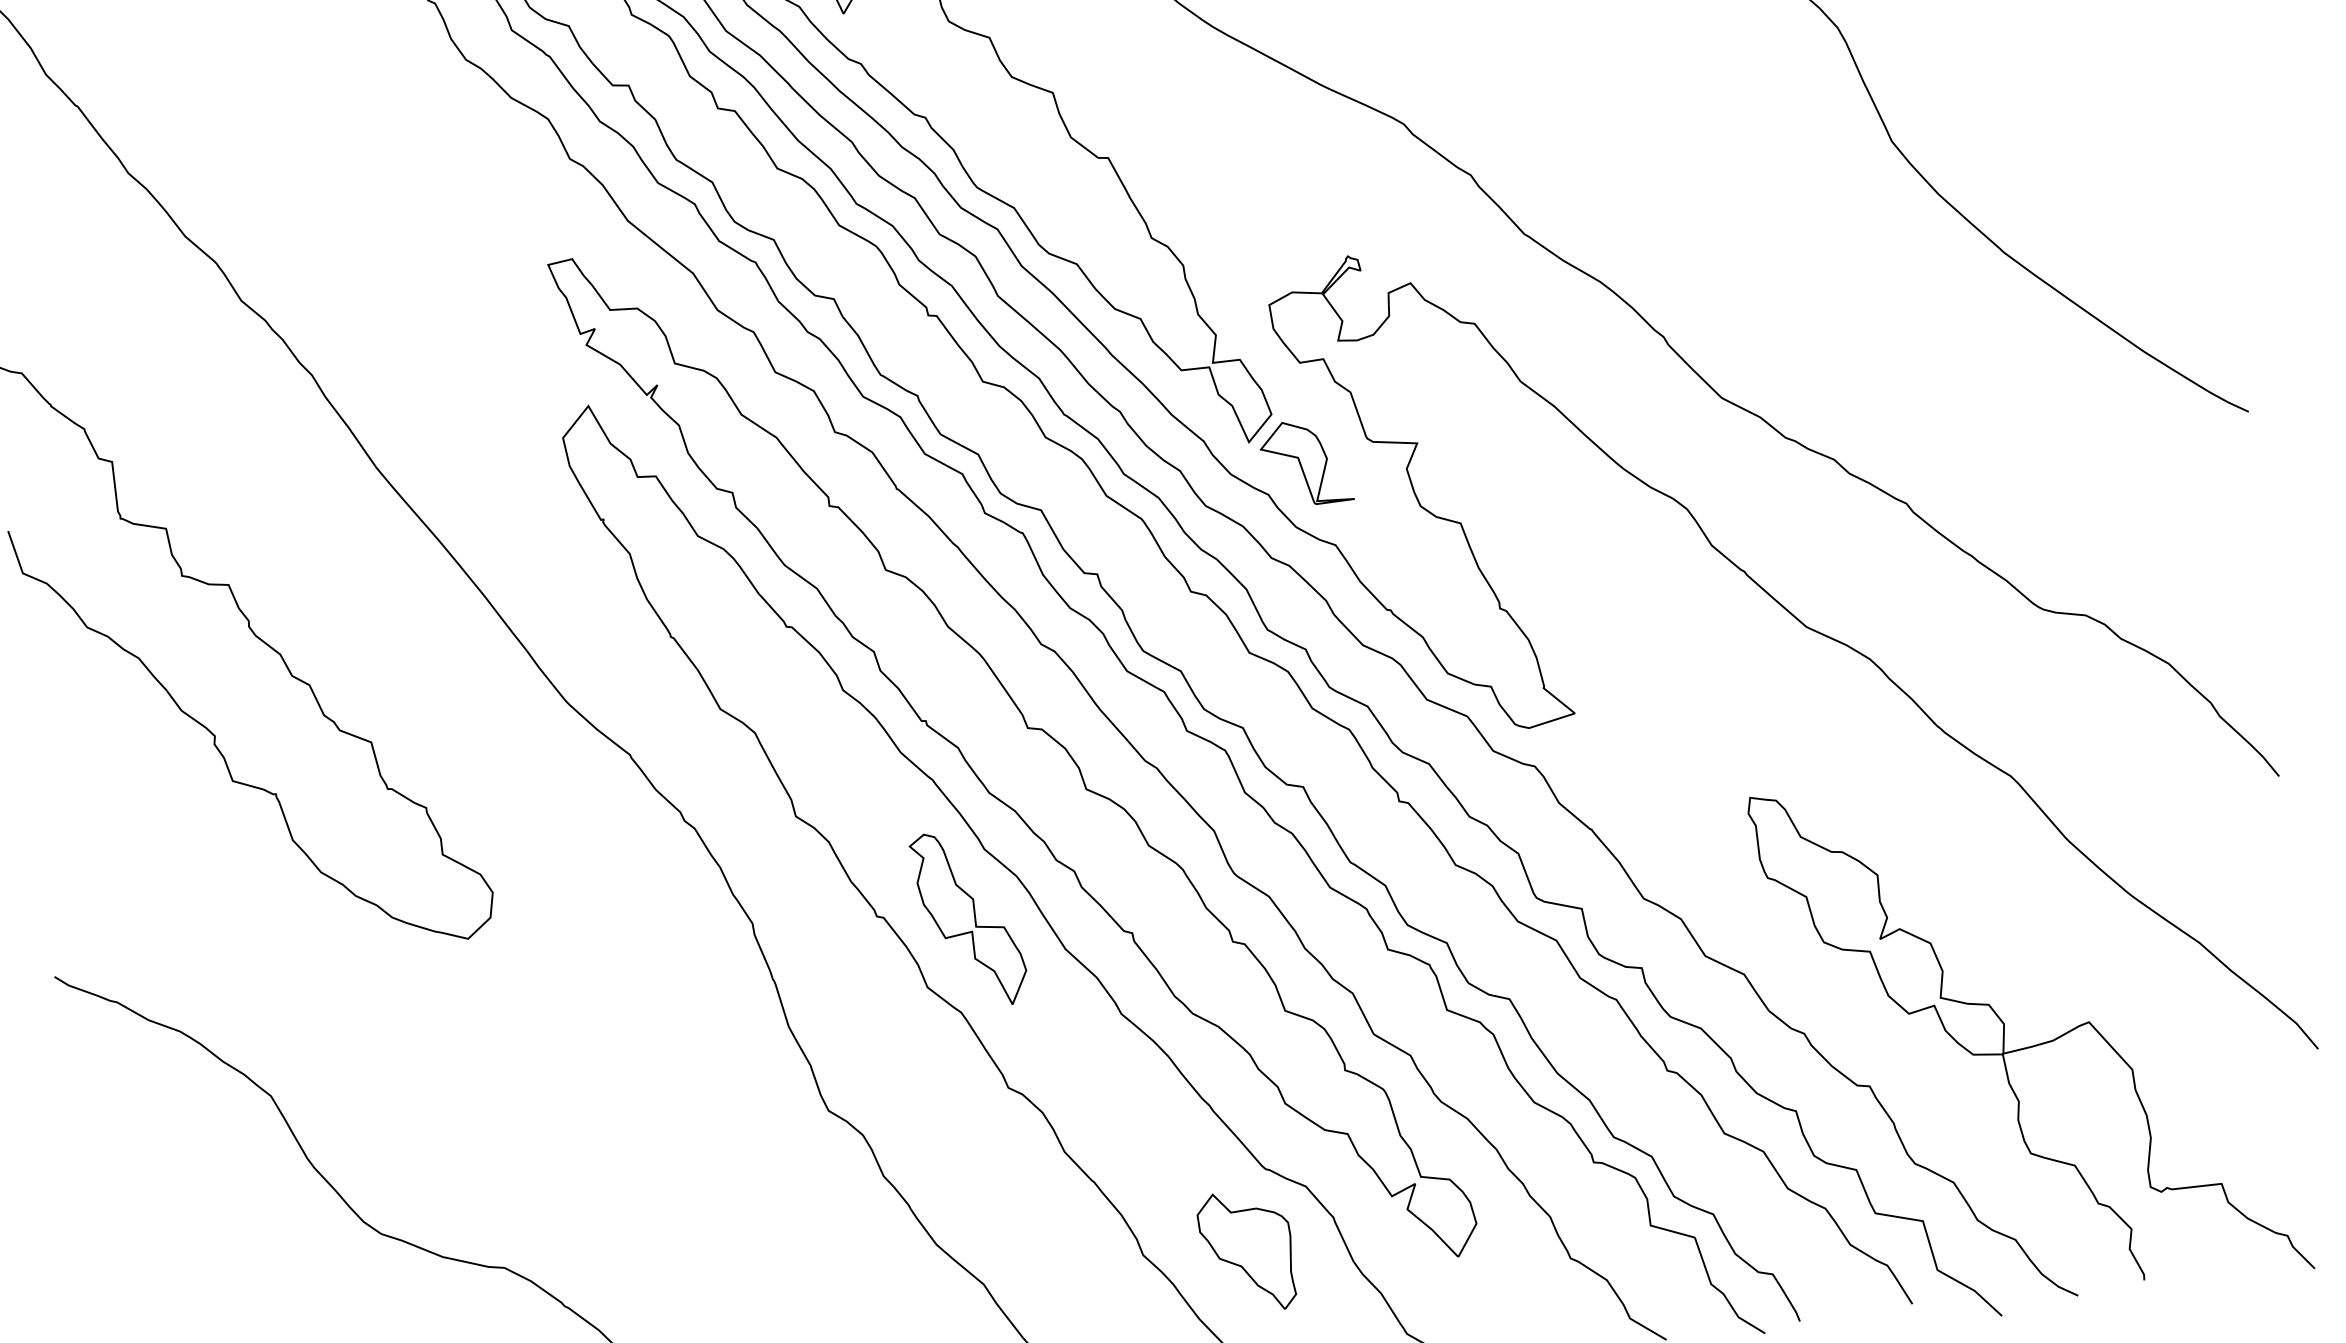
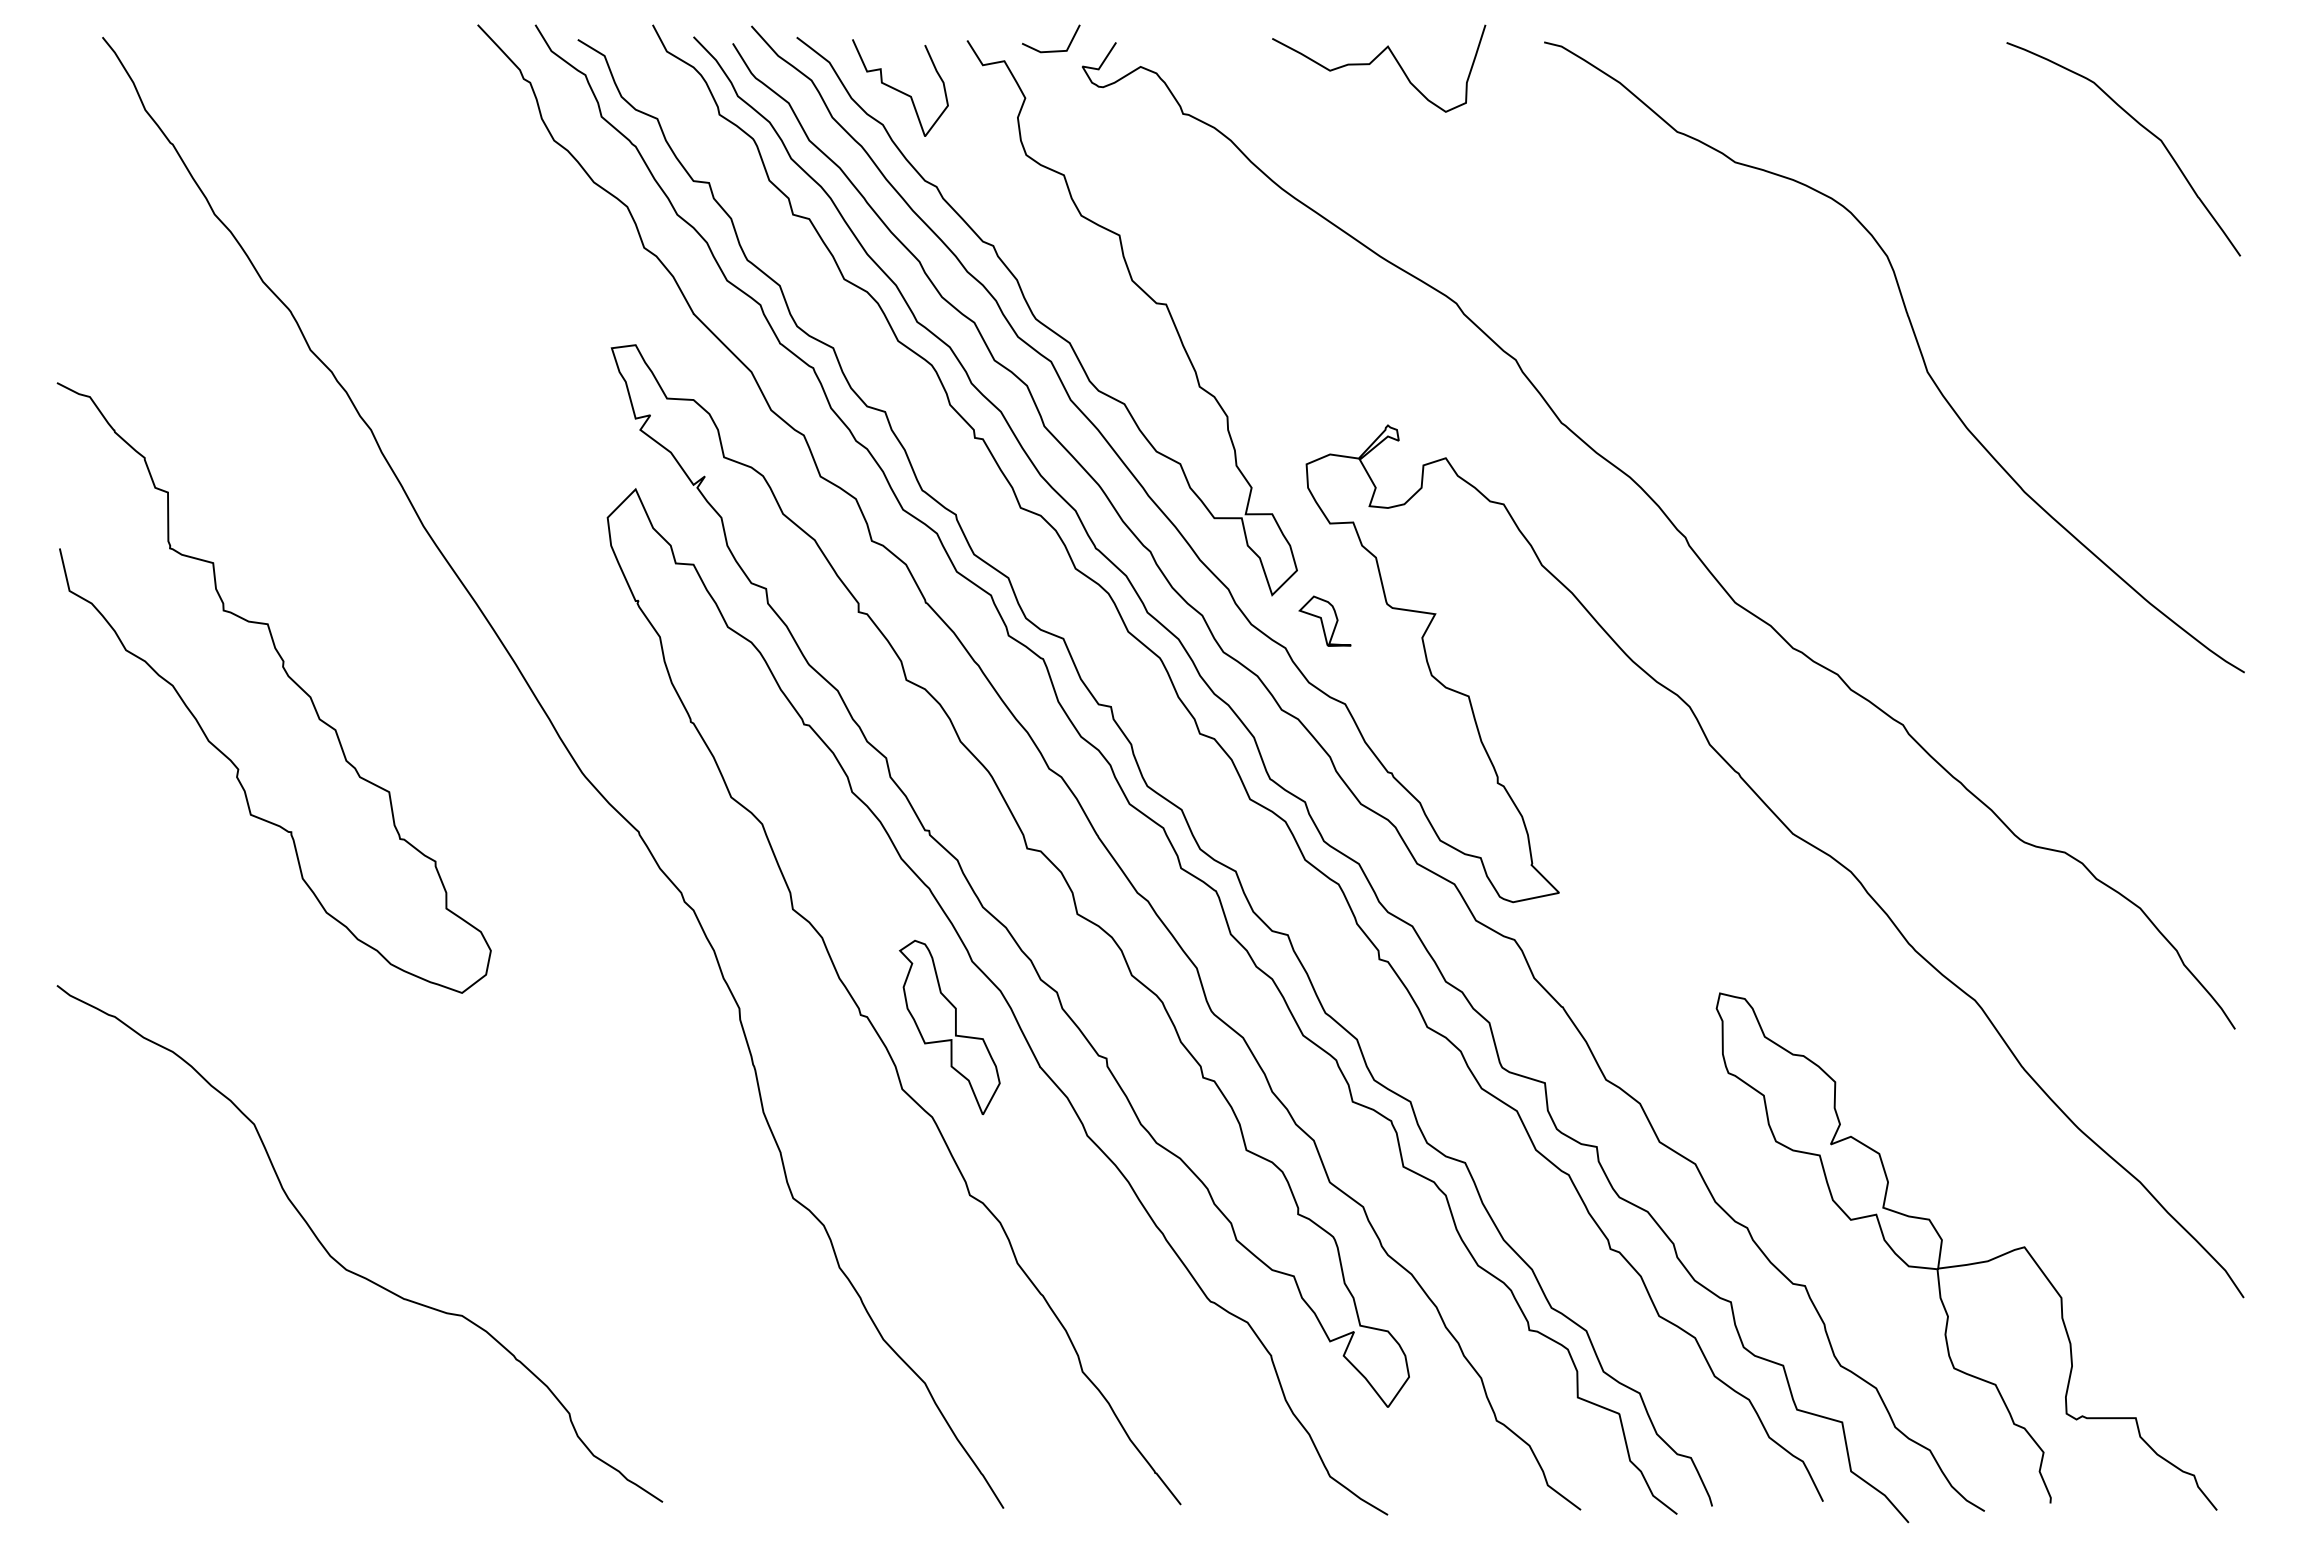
part: (1305, 463) -> (1324, 621), size x0.6
part: (1246, 1251) -> (1183, 1379), removed

